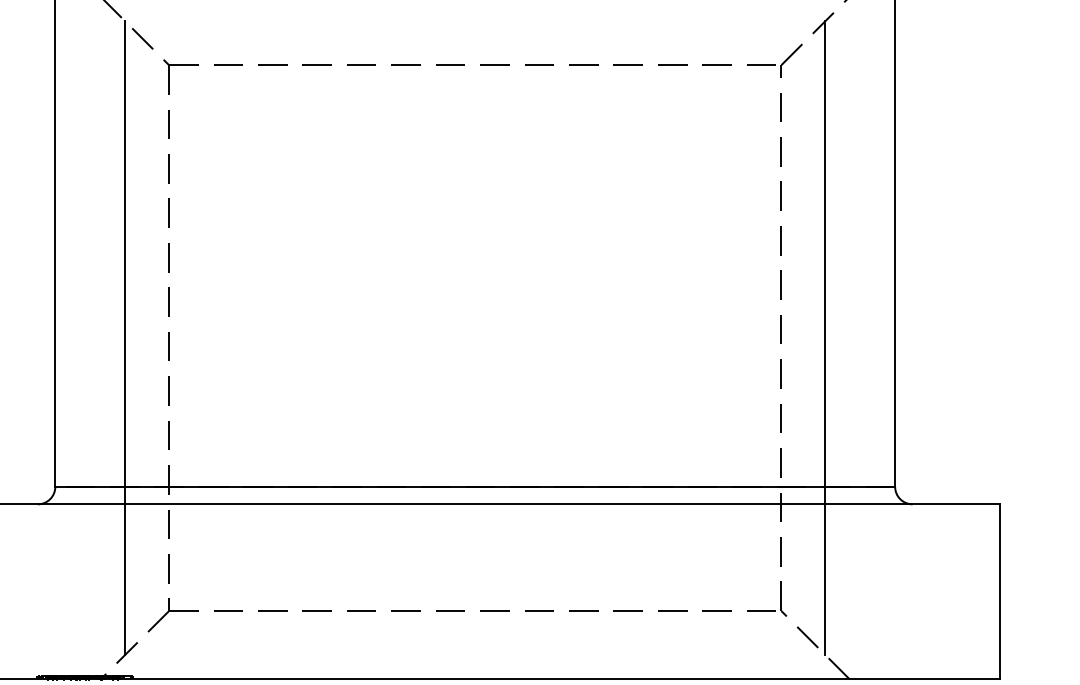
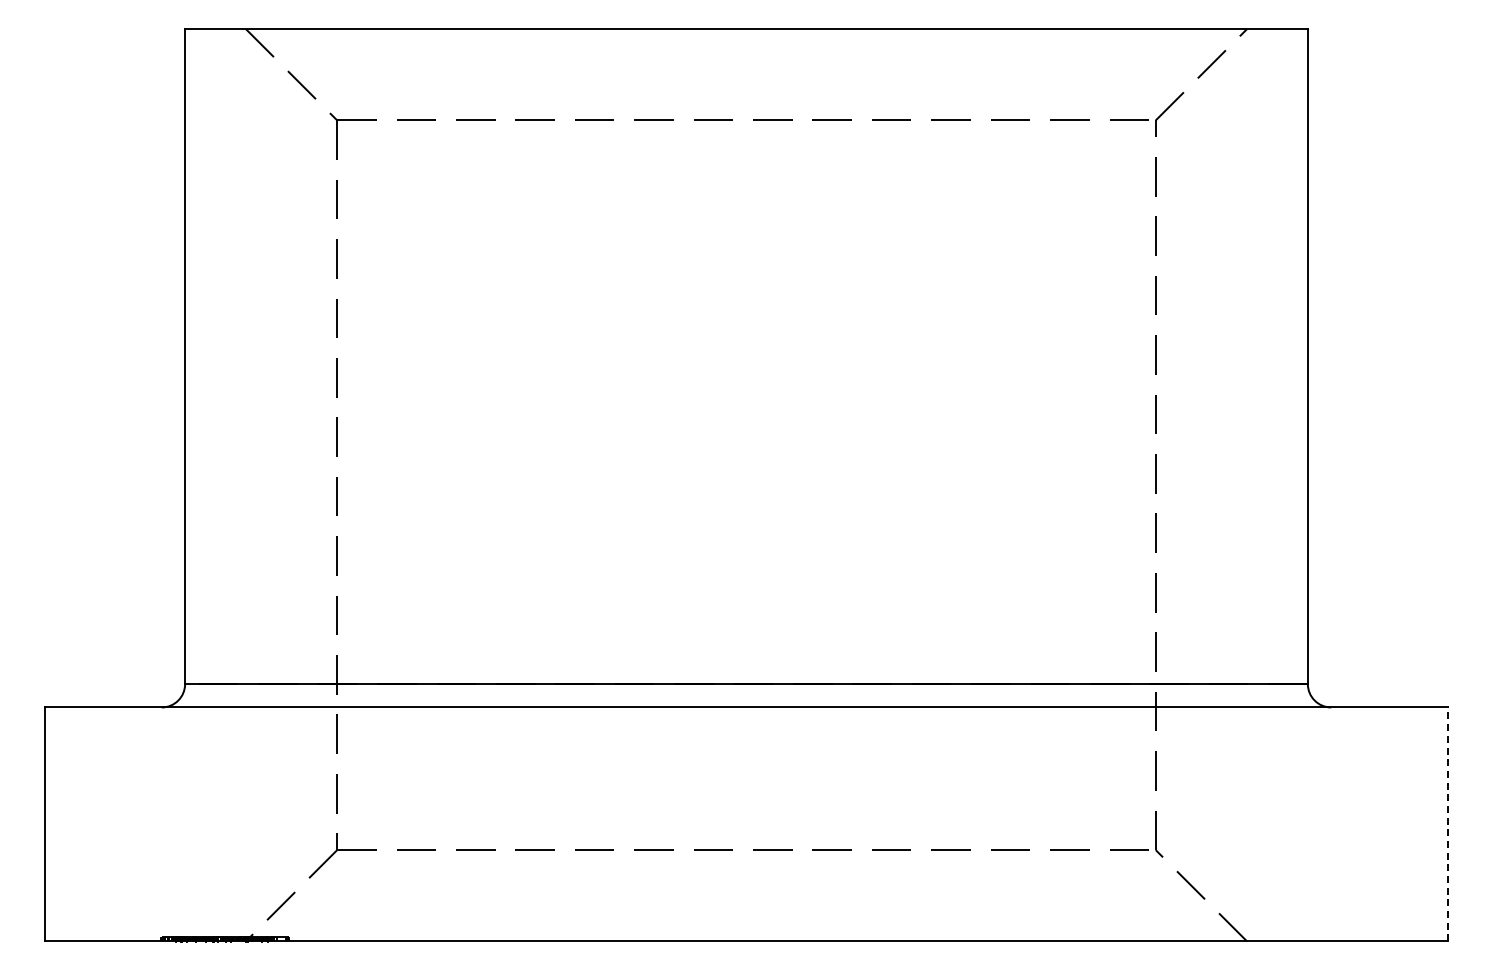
line: (125, 337) -> (278, 484), removed
line: (825, 337) -> (1214, 484), removed
line: (1000, 591) -> (1448, 824), solid -> dashed

